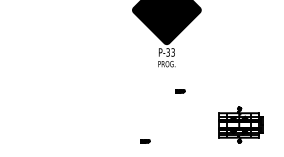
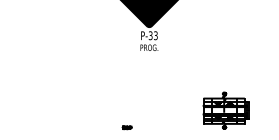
part: (180, 91) -> (163, 76), removed

